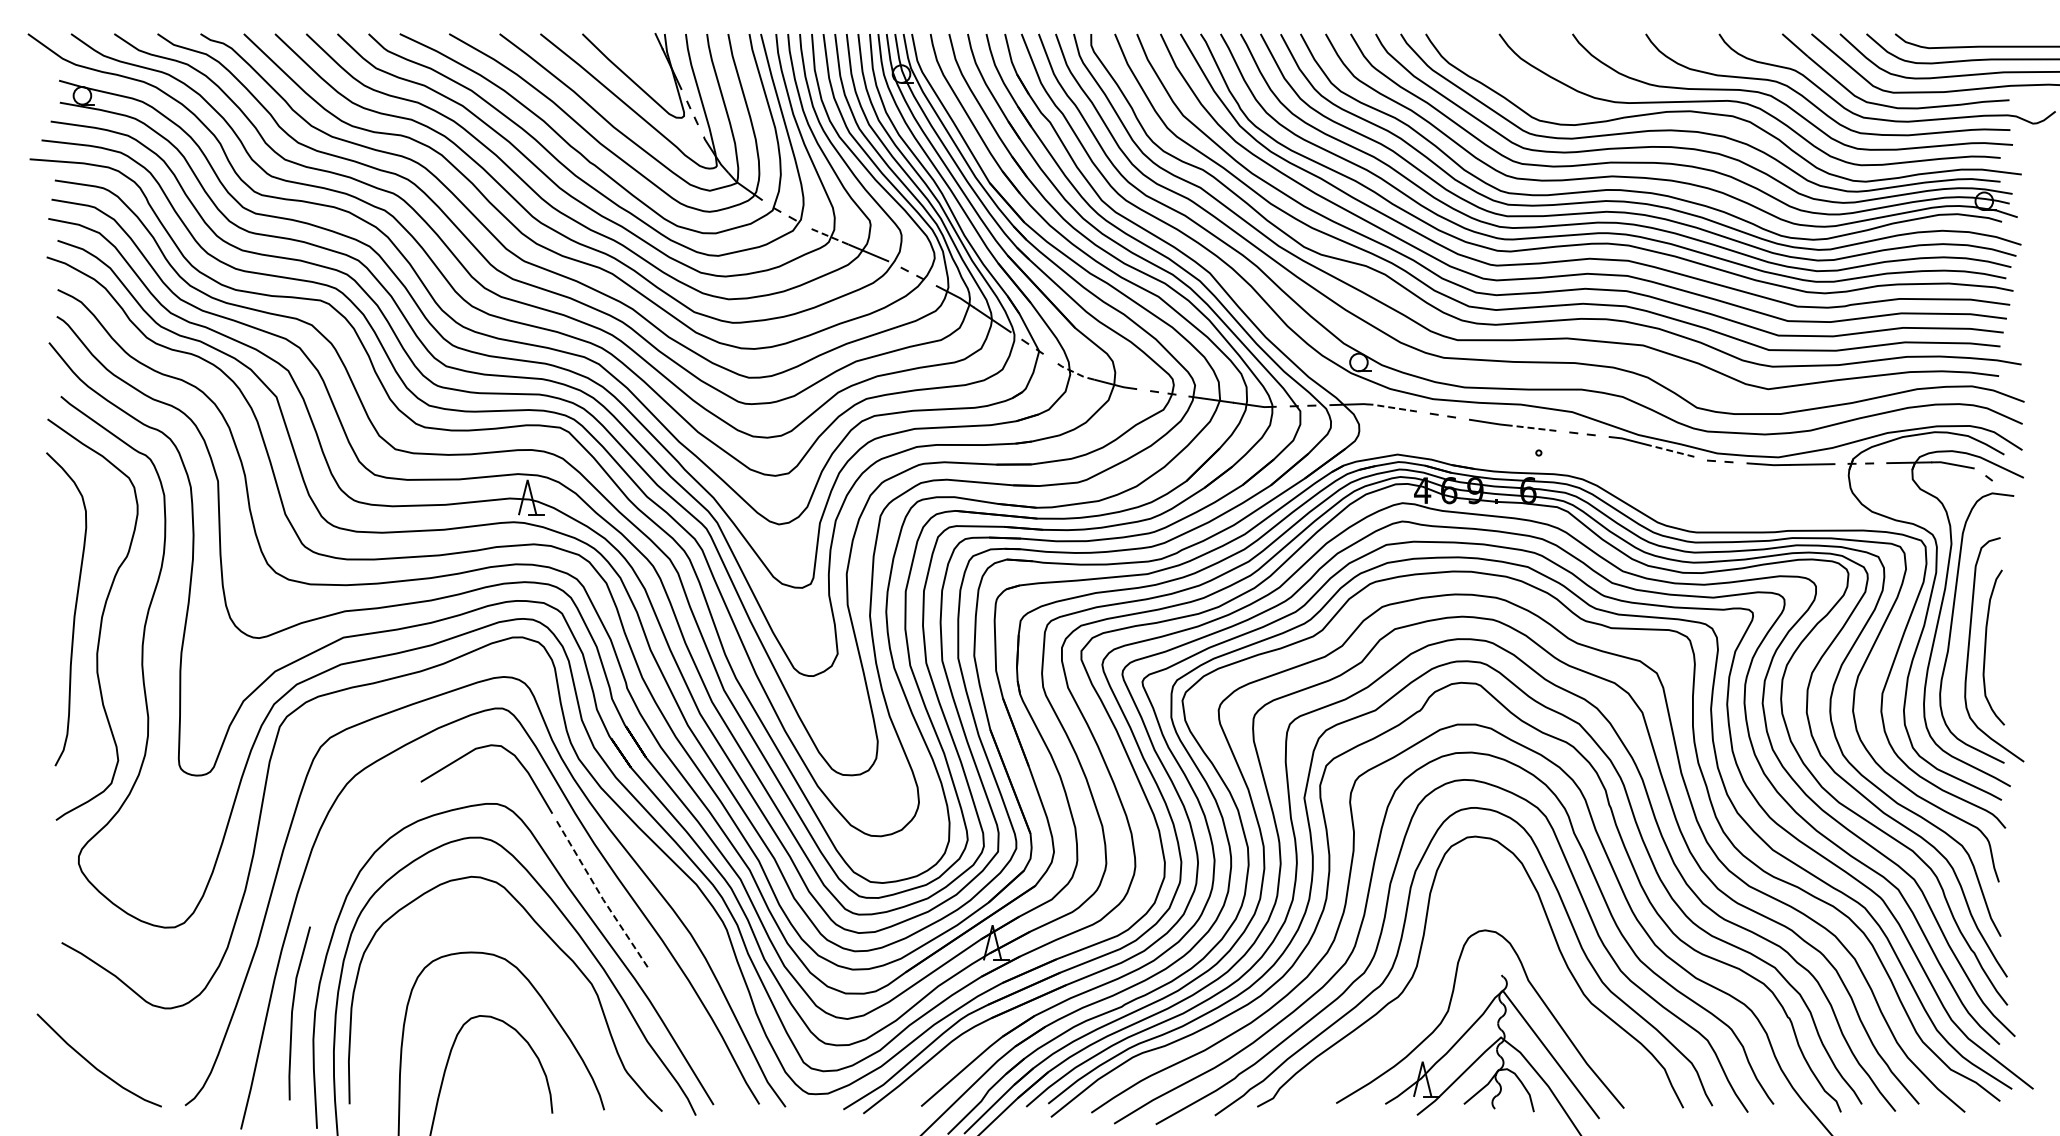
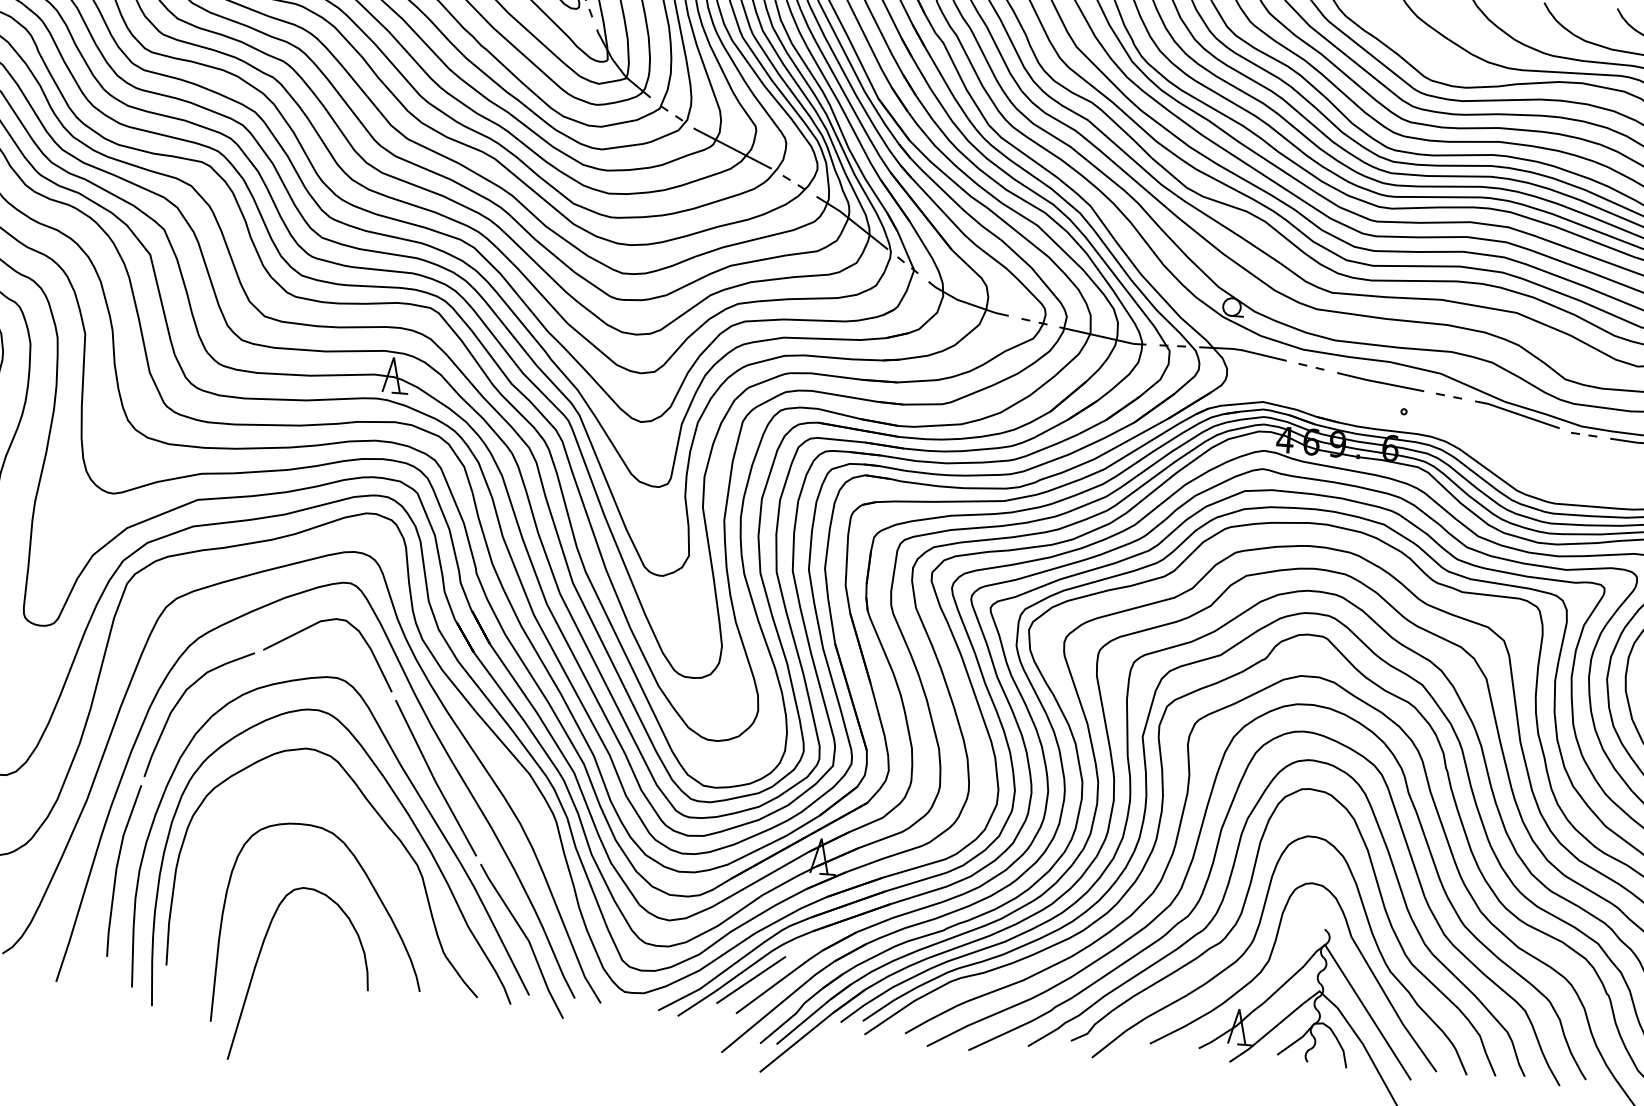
line: (827, 235) -> (712, 137), dashed -> solid
line: (1073, 372) -> (946, 294), dashed -> solid
line: (1394, 408) -> (1263, 355), dashed -> solid
line: (1533, 428) -> (1400, 386), dashed -> solid
line: (1672, 451) -> (1537, 420), dashed -> solid
curve: (341, 840) -> (179, 701), added
line: (602, 897) -> (435, 779), dashed -> solid
curve: (1432, 991) -> (1254, 939), added
line: (706, 1049) -> (526, 939), added
line: (933, 1071) -> (751, 979), added

